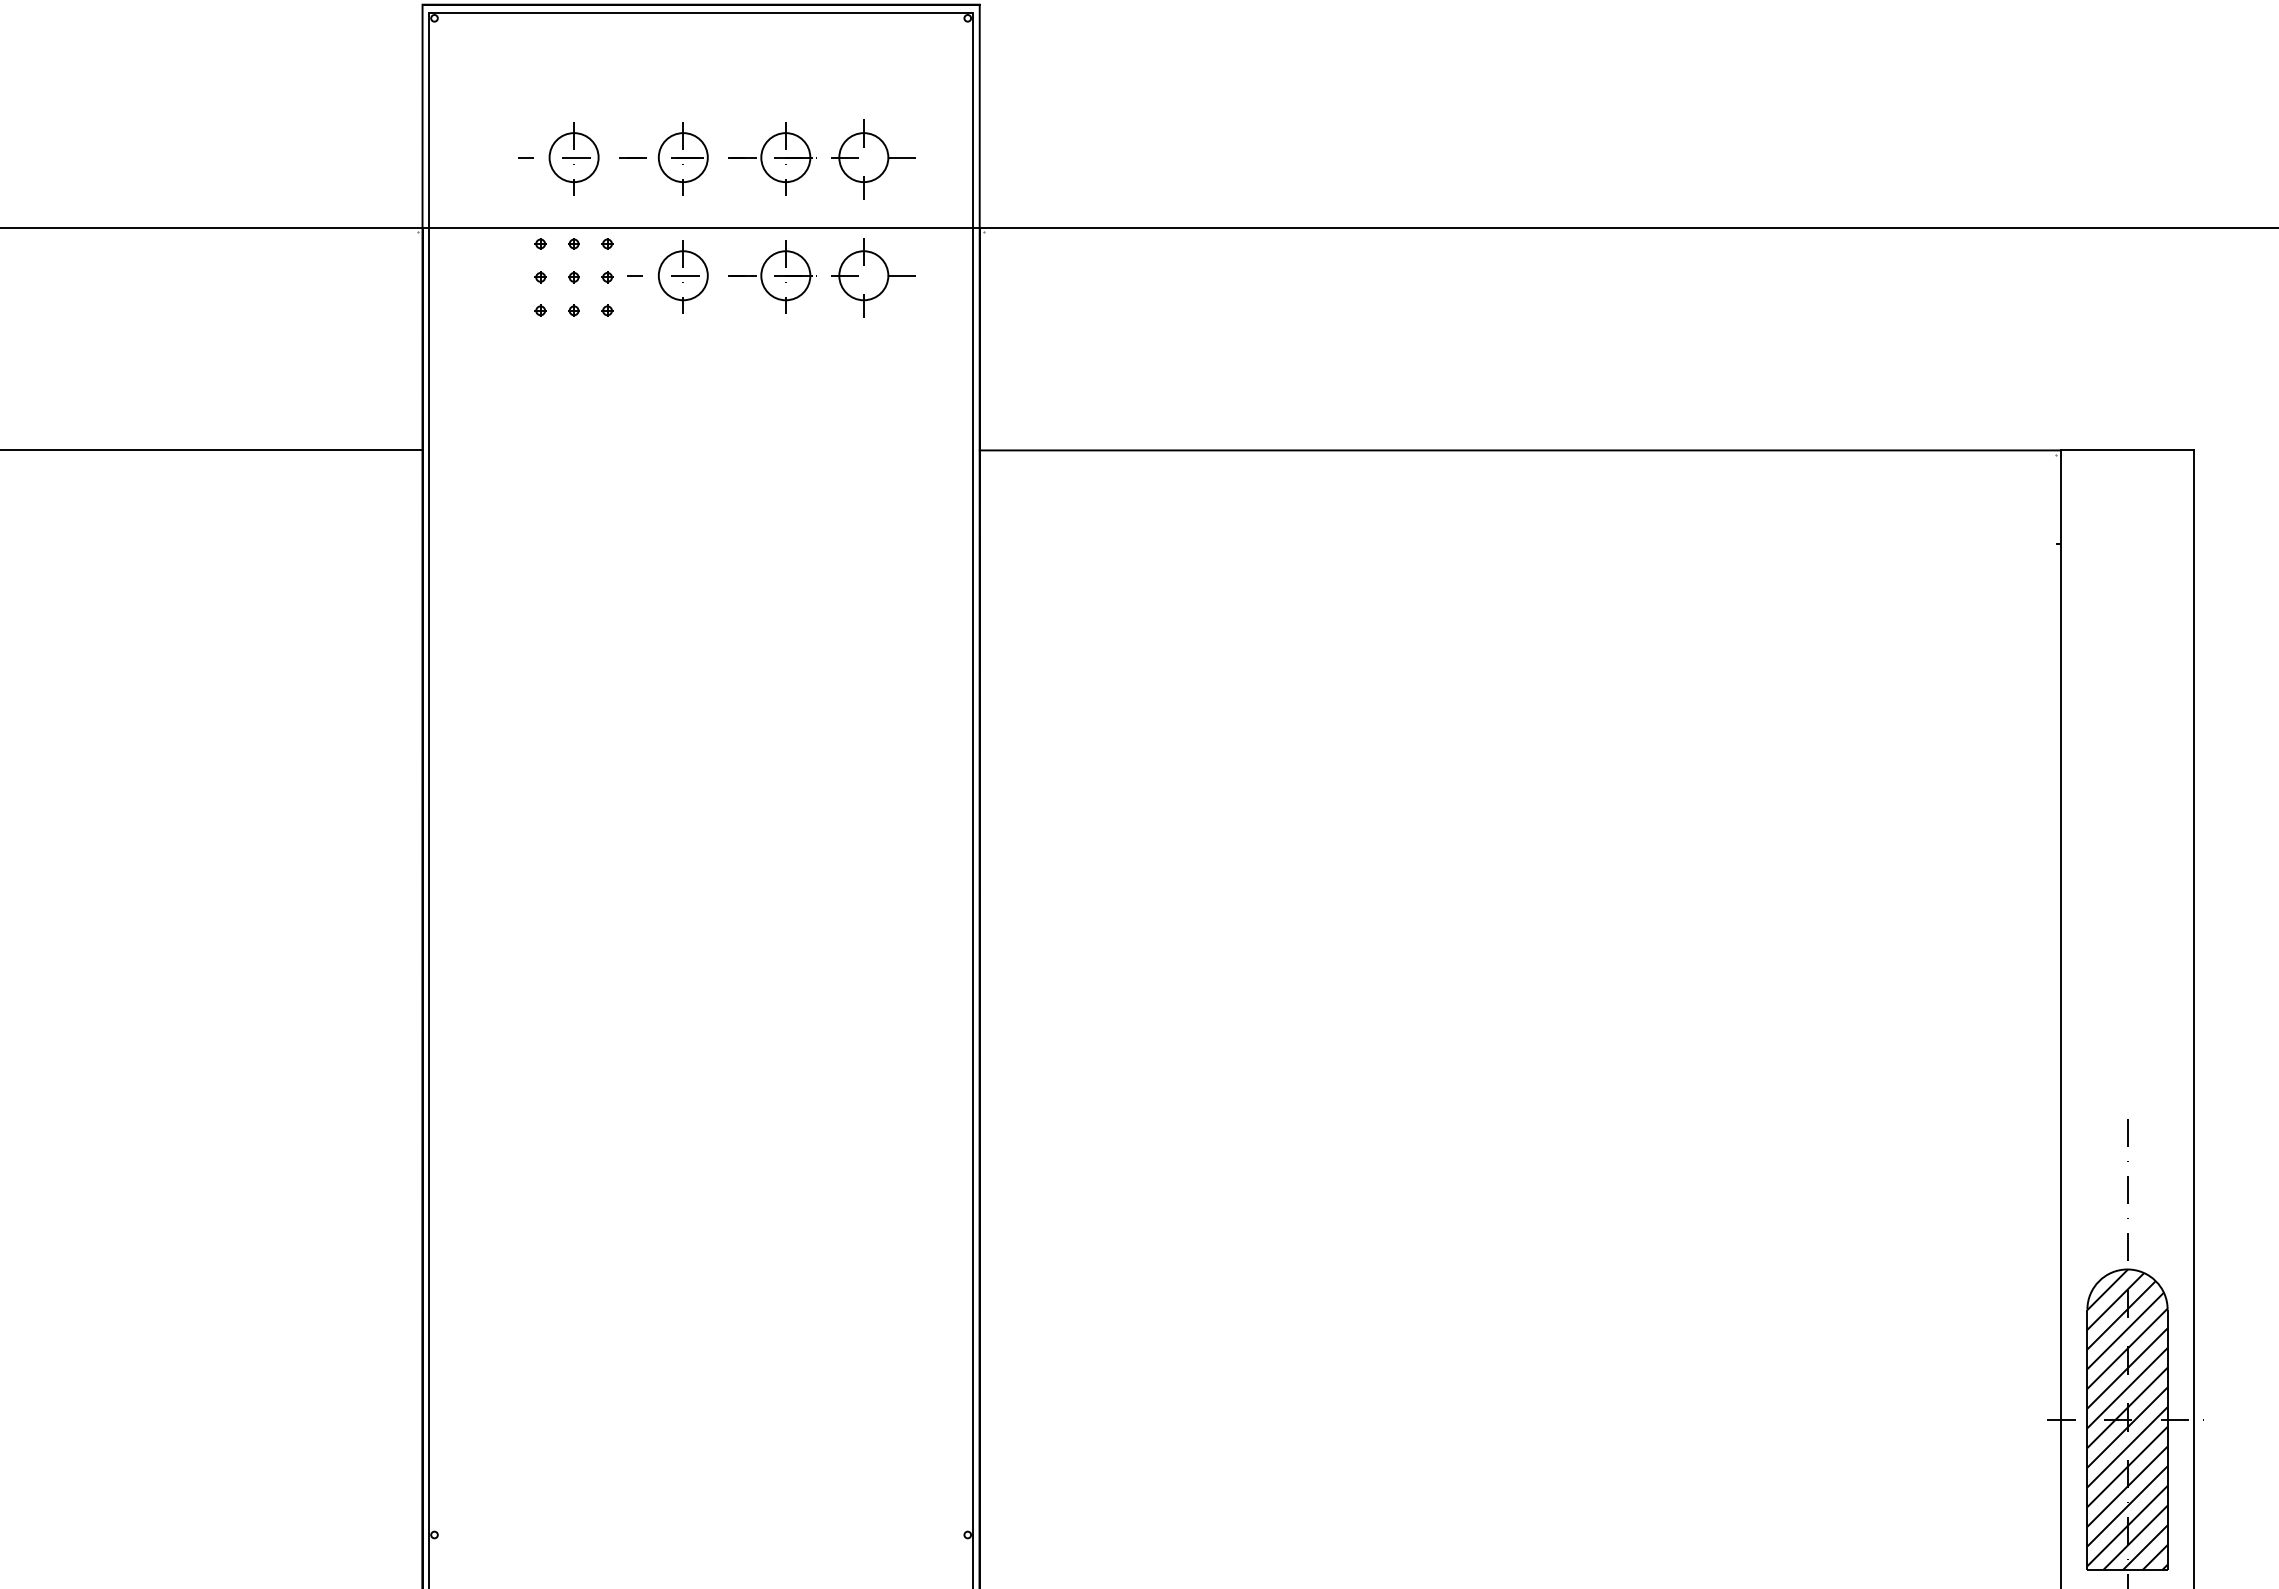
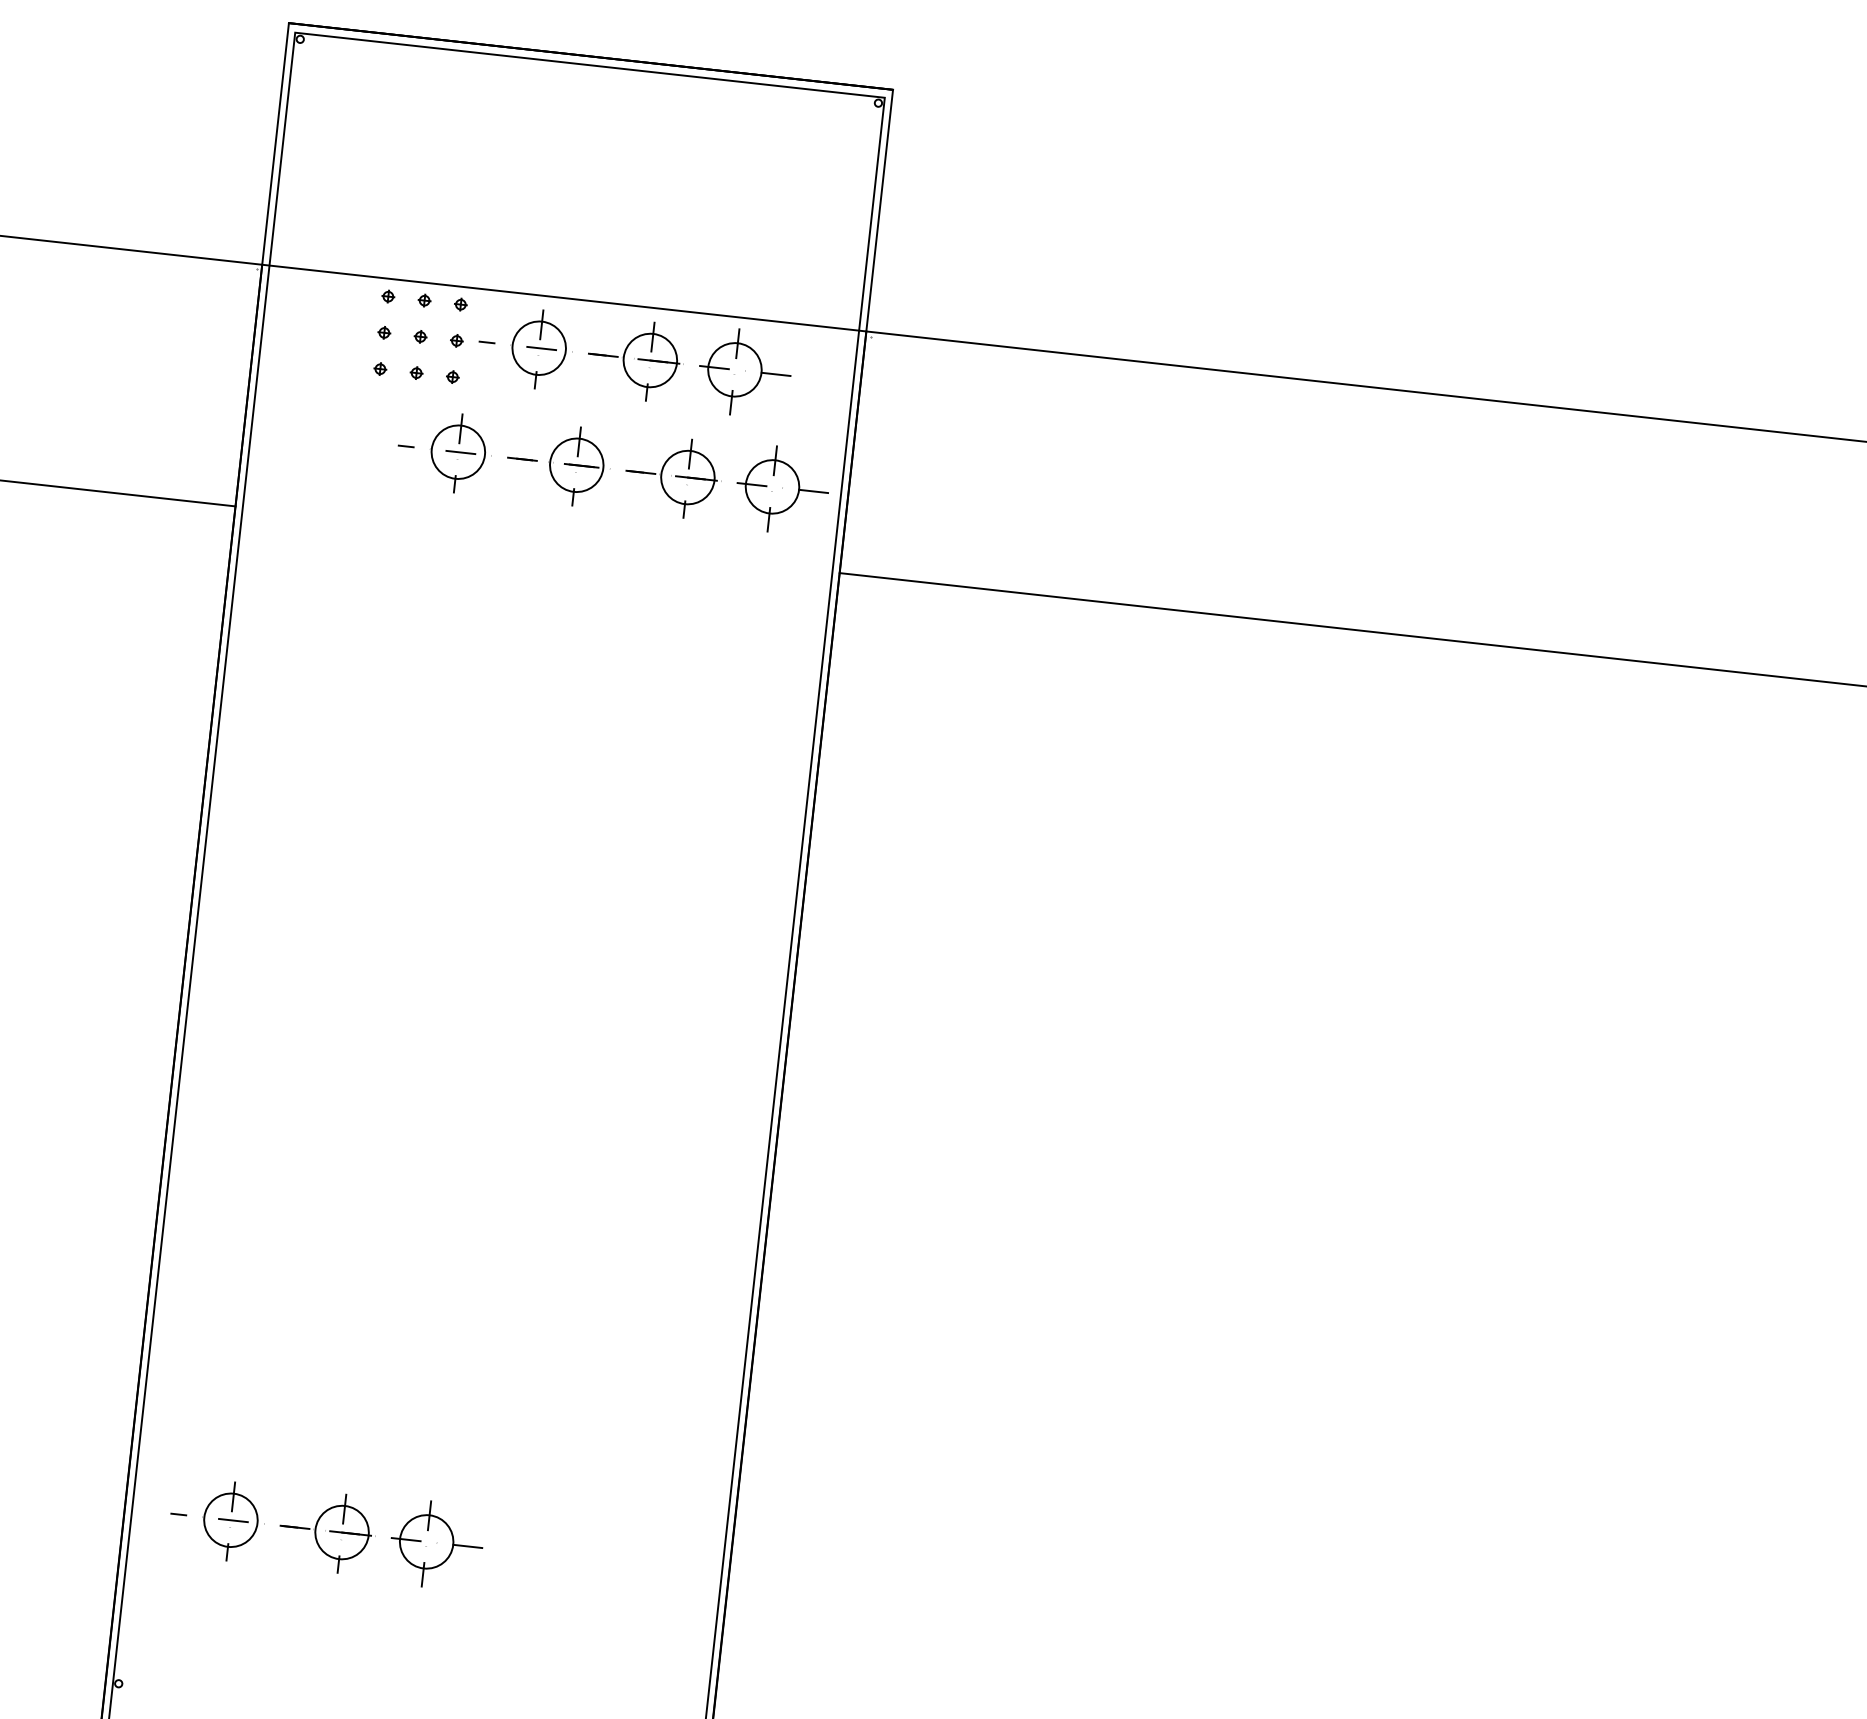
part: (708, 159) -> (603, 470), moved
part: (608, 1376) -> (326, 1532), added

